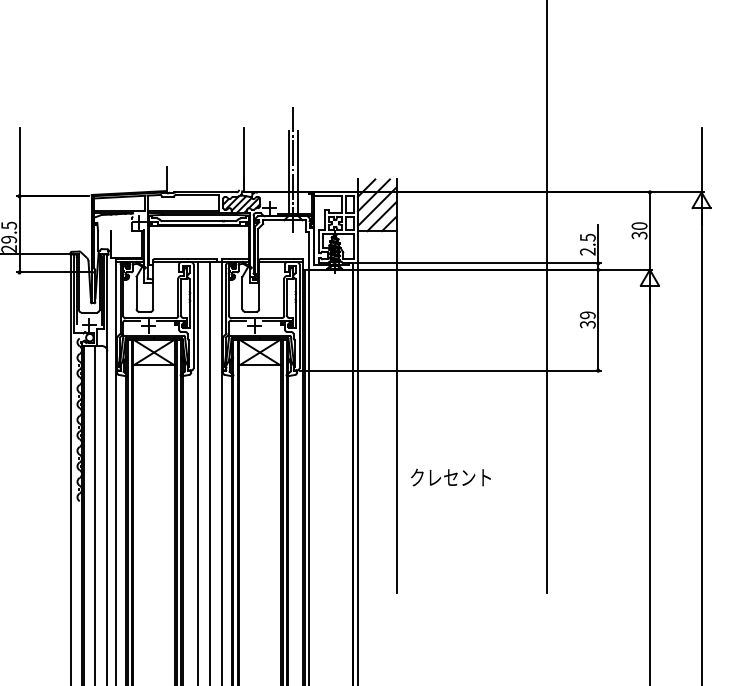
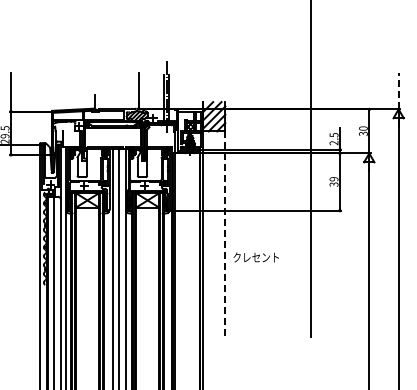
line: (701, 159) -> (398, 90), solid -> dashed
line: (396, 412) -> (225, 234), solid -> dashed
text: (449, 477) -> (255, 257), moved

